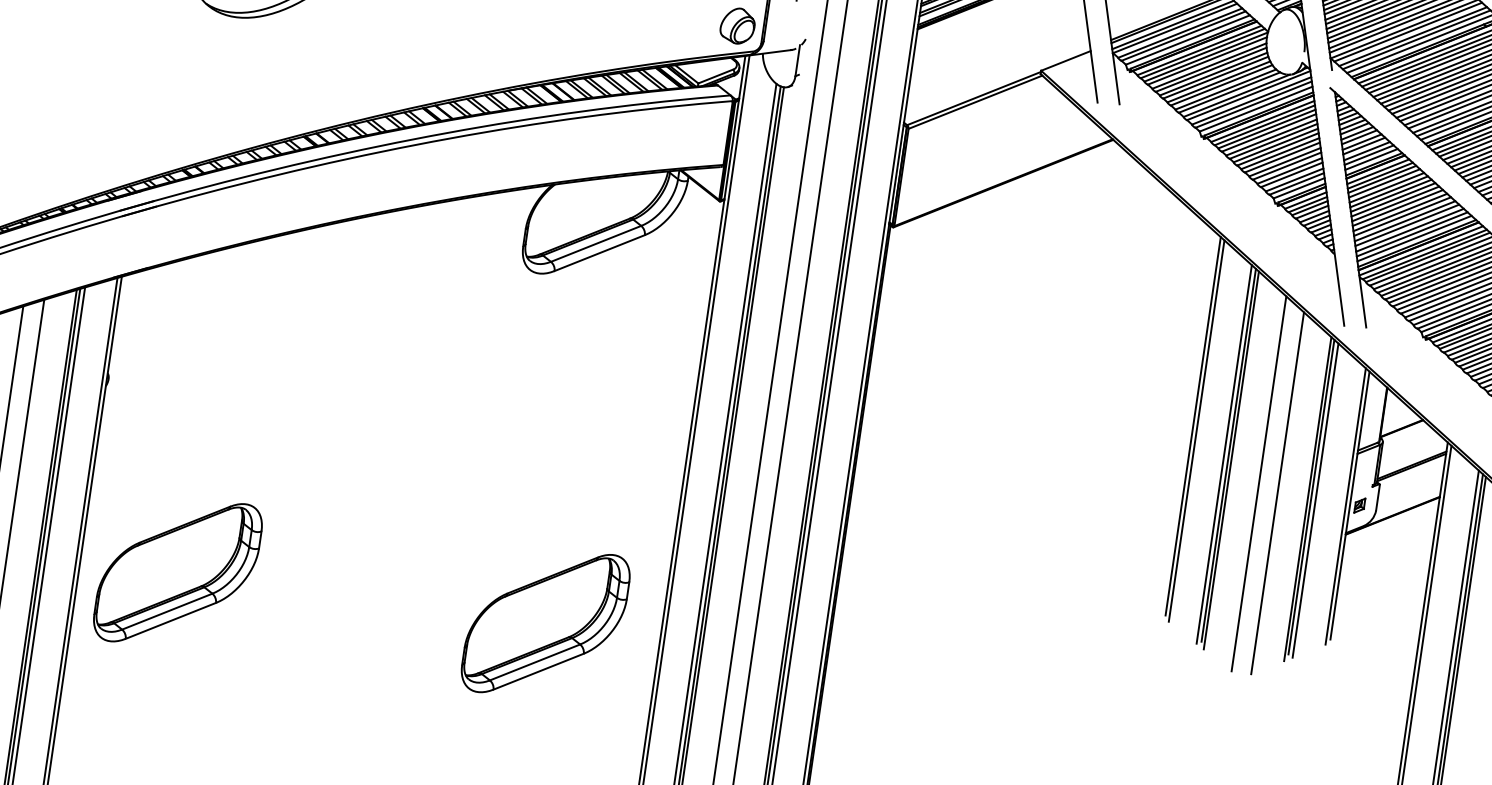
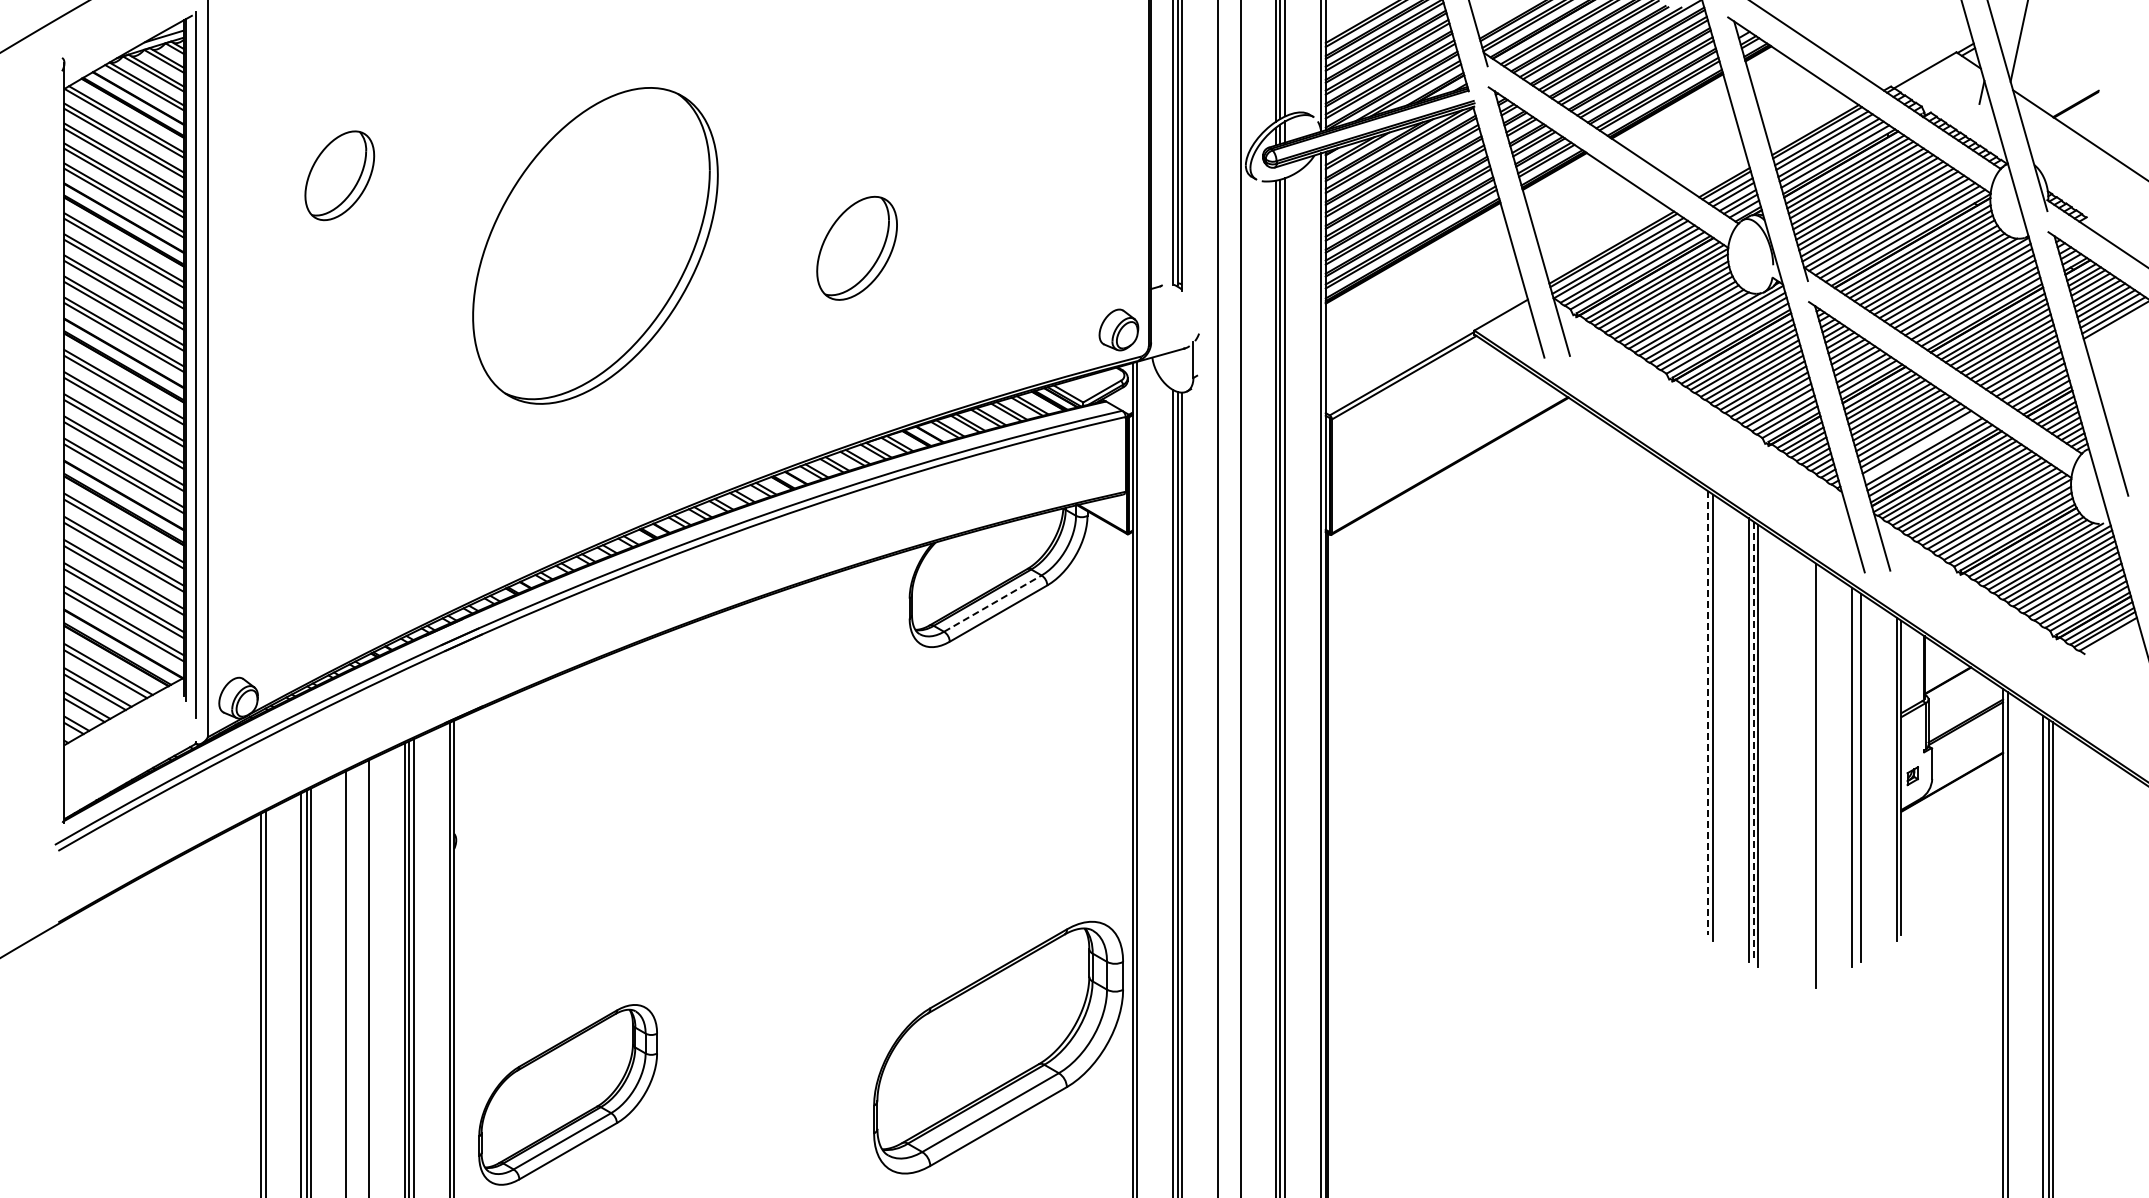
line: (1407, 225) -> (1920, 446), removed
line: (596, 243) -> (993, 603), solid -> dashed
line: (1193, 425) -> (1708, 712), solid -> dashed
line: (1228, 455) -> (1753, 740), solid -> dashed
line: (1259, 483) -> (1793, 767), removed
line: (1311, 497) -> (1855, 774), removed
part: (177, 572) -> (567, 1094), moved
part: (545, 623) -> (998, 1047), size x1.4

